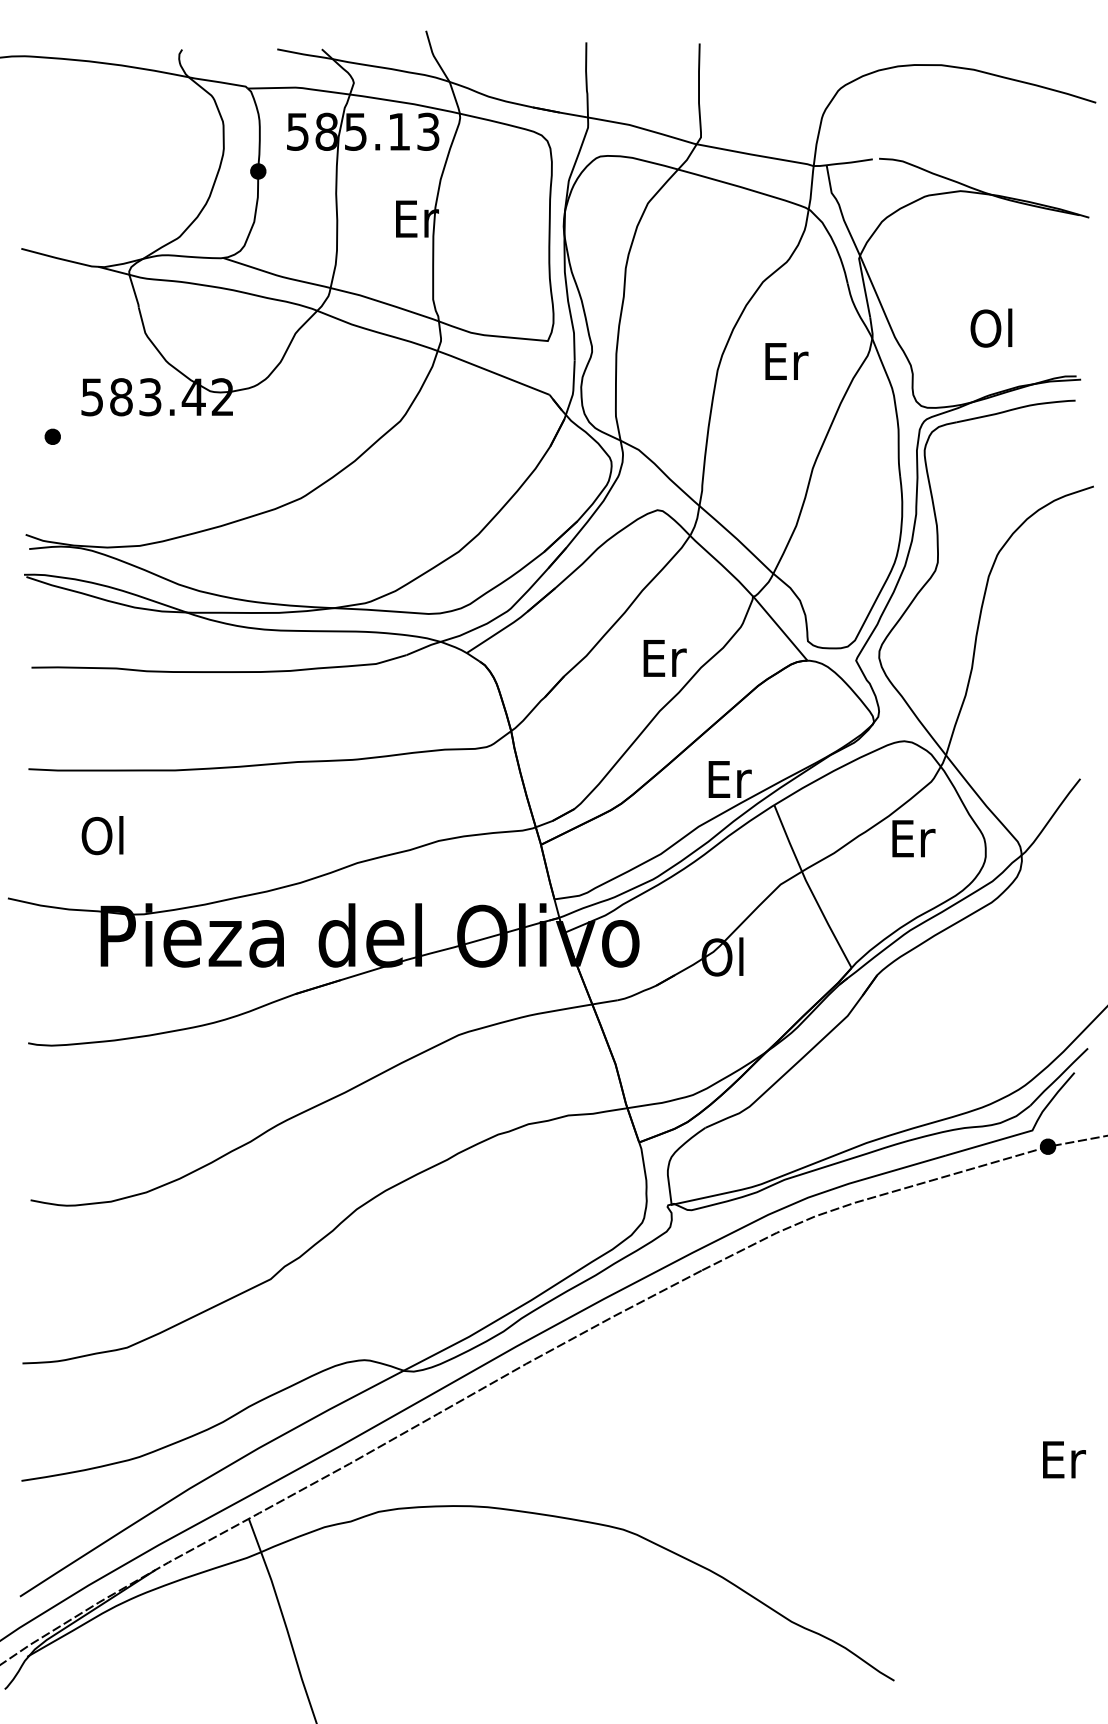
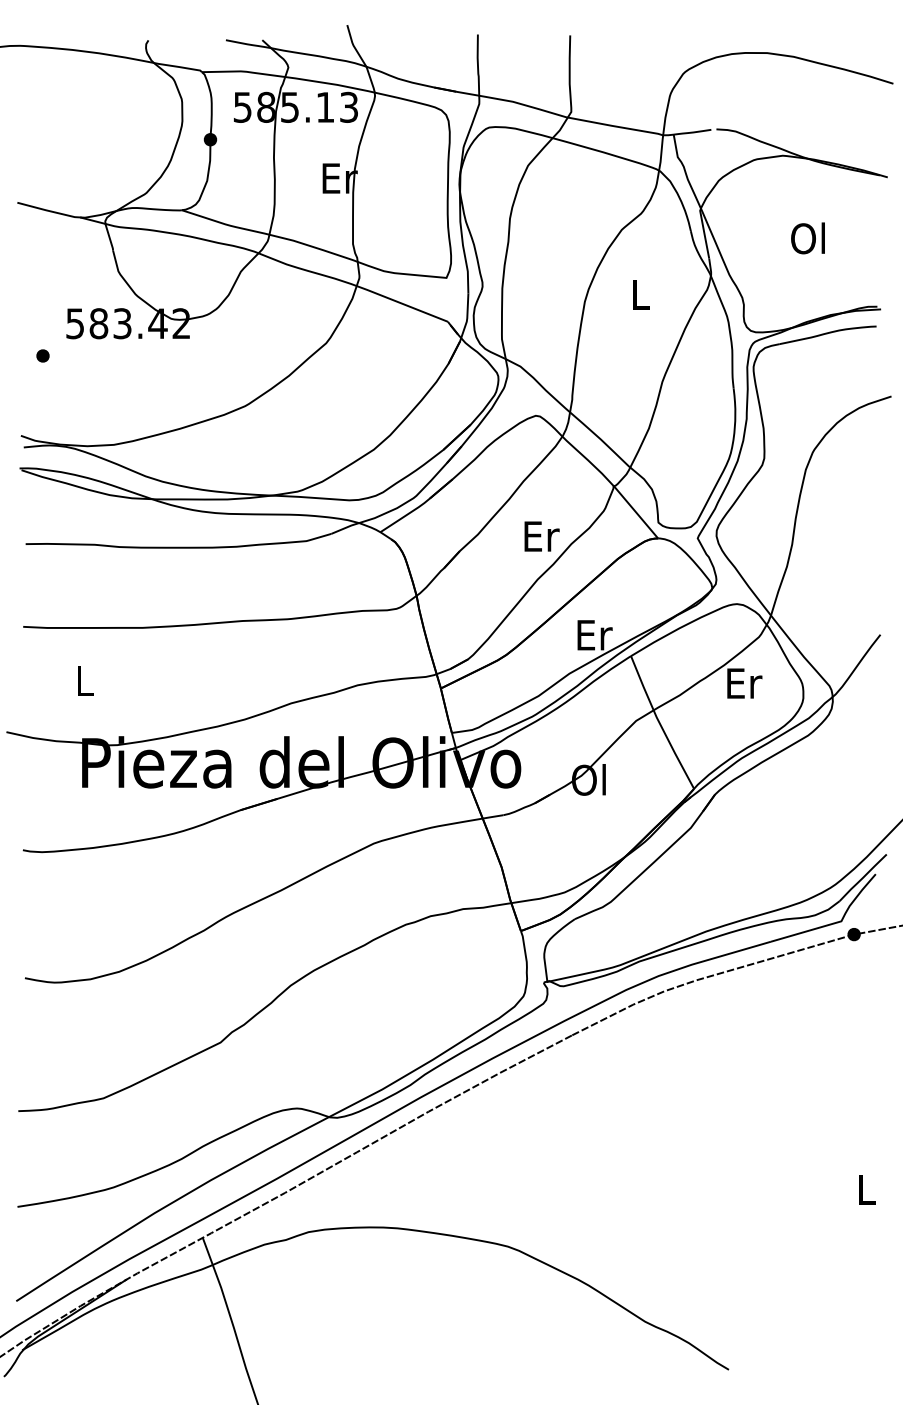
text: (990, 328) -> (807, 238), moved
text: (785, 361) -> (640, 294), Er -> L
text: (102, 835) -> (83, 680), Ol -> L
text: (1064, 1459) -> (867, 1189), Er -> L

